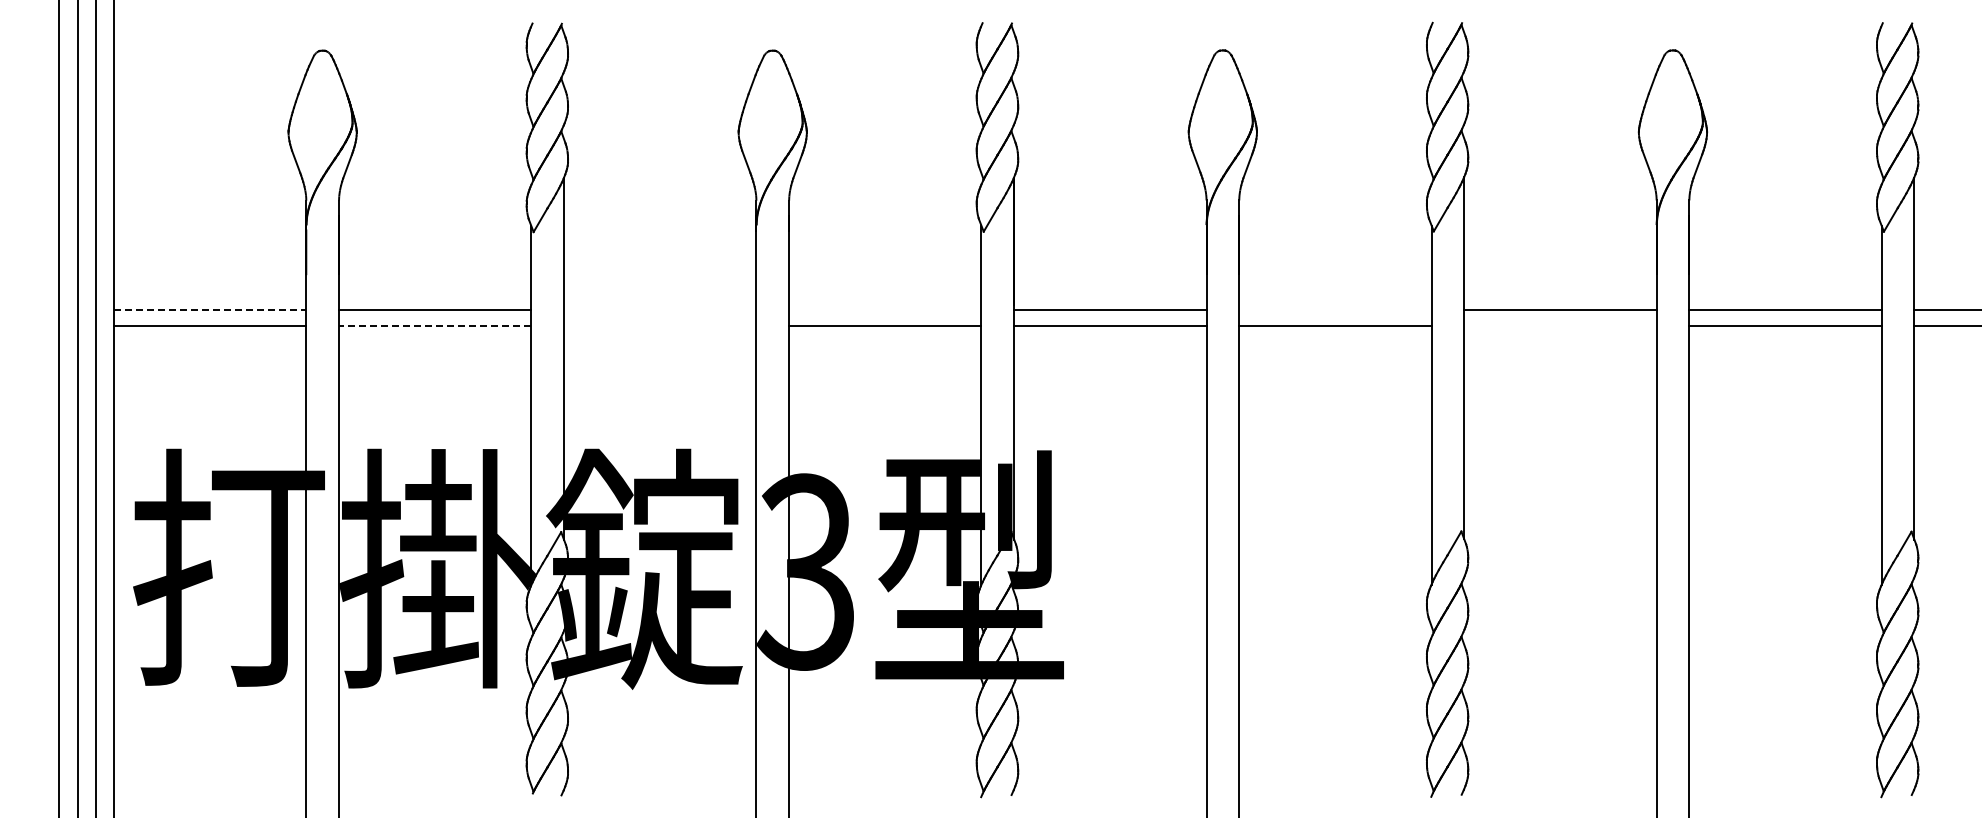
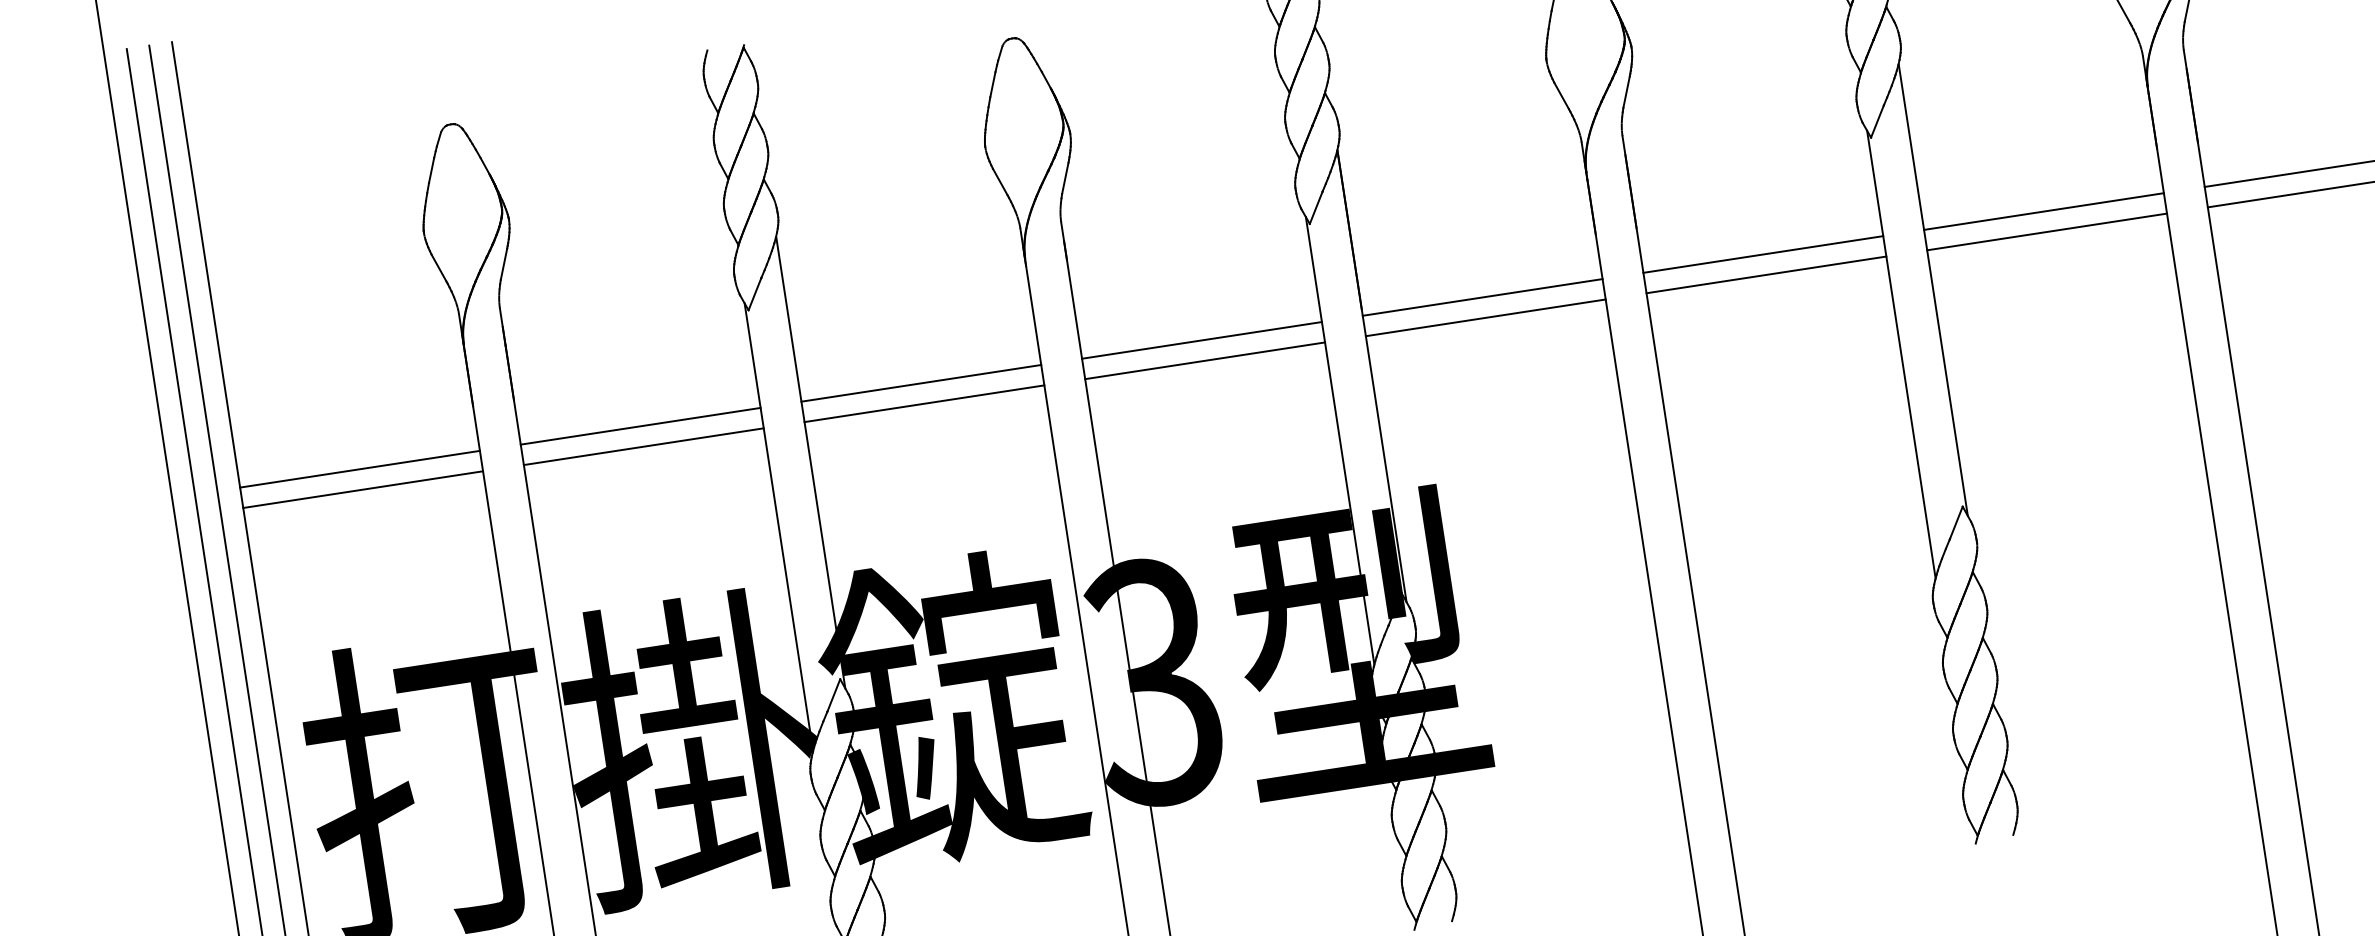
line: (210, 310) -> (360, 469), dashed -> solid
line: (660, 310) -> (921, 383), added
line: (885, 310) -> (1202, 340), added
line: (1335, 310) -> (1763, 255), added
line: (434, 326) -> (642, 446), dashed -> solid
line: (660, 326) -> (924, 403), added
line: (1560, 326) -> (2047, 232), added

